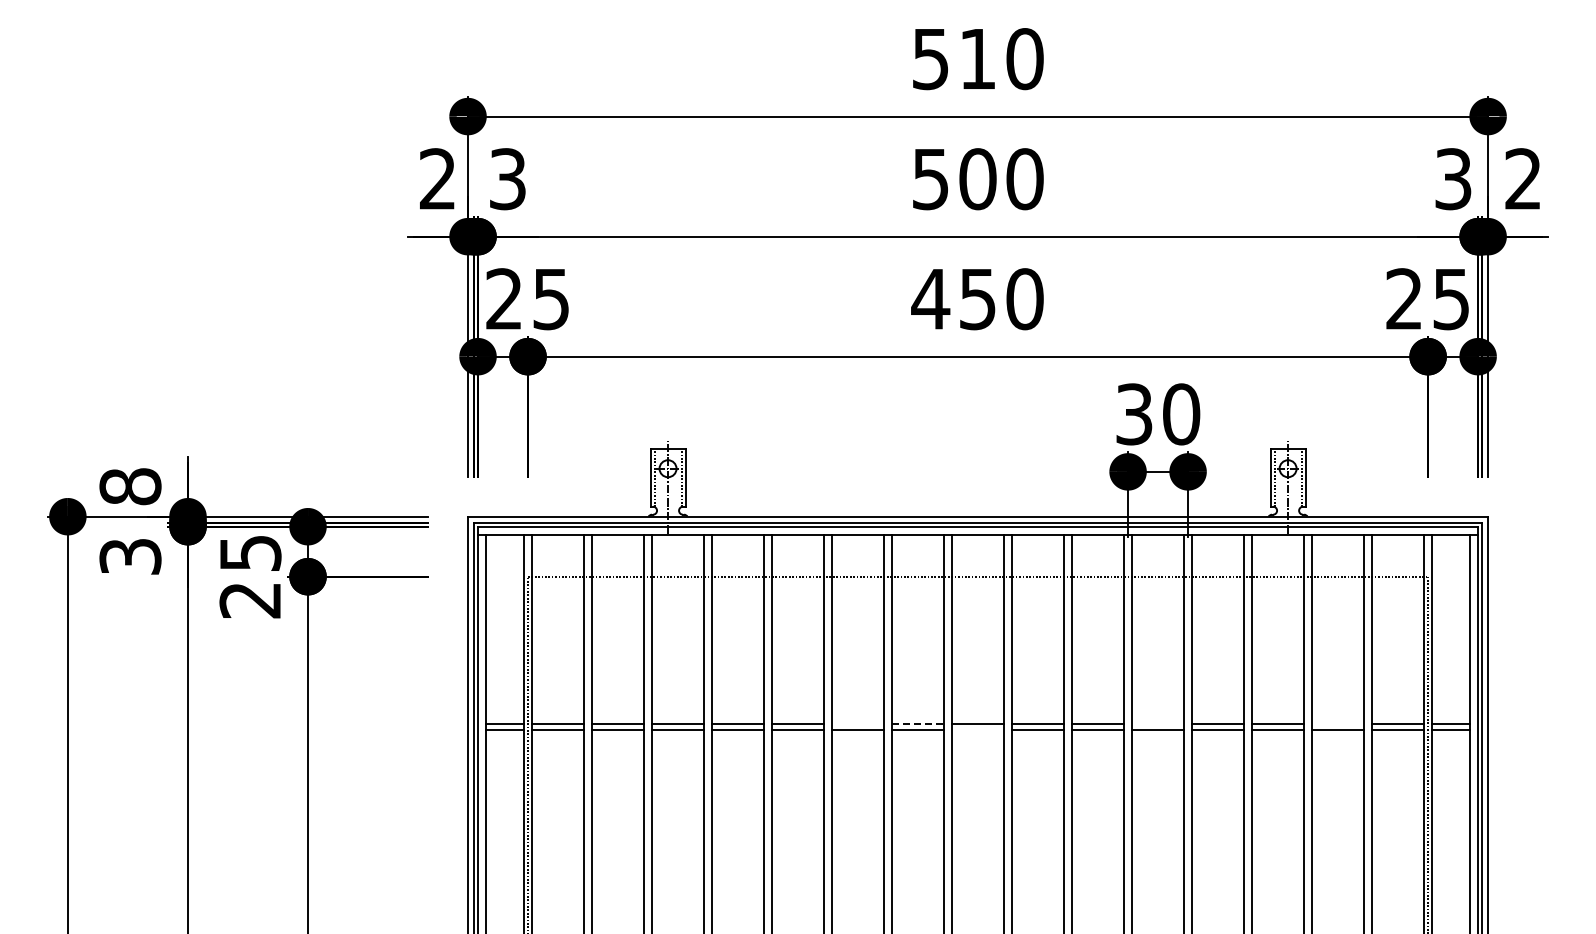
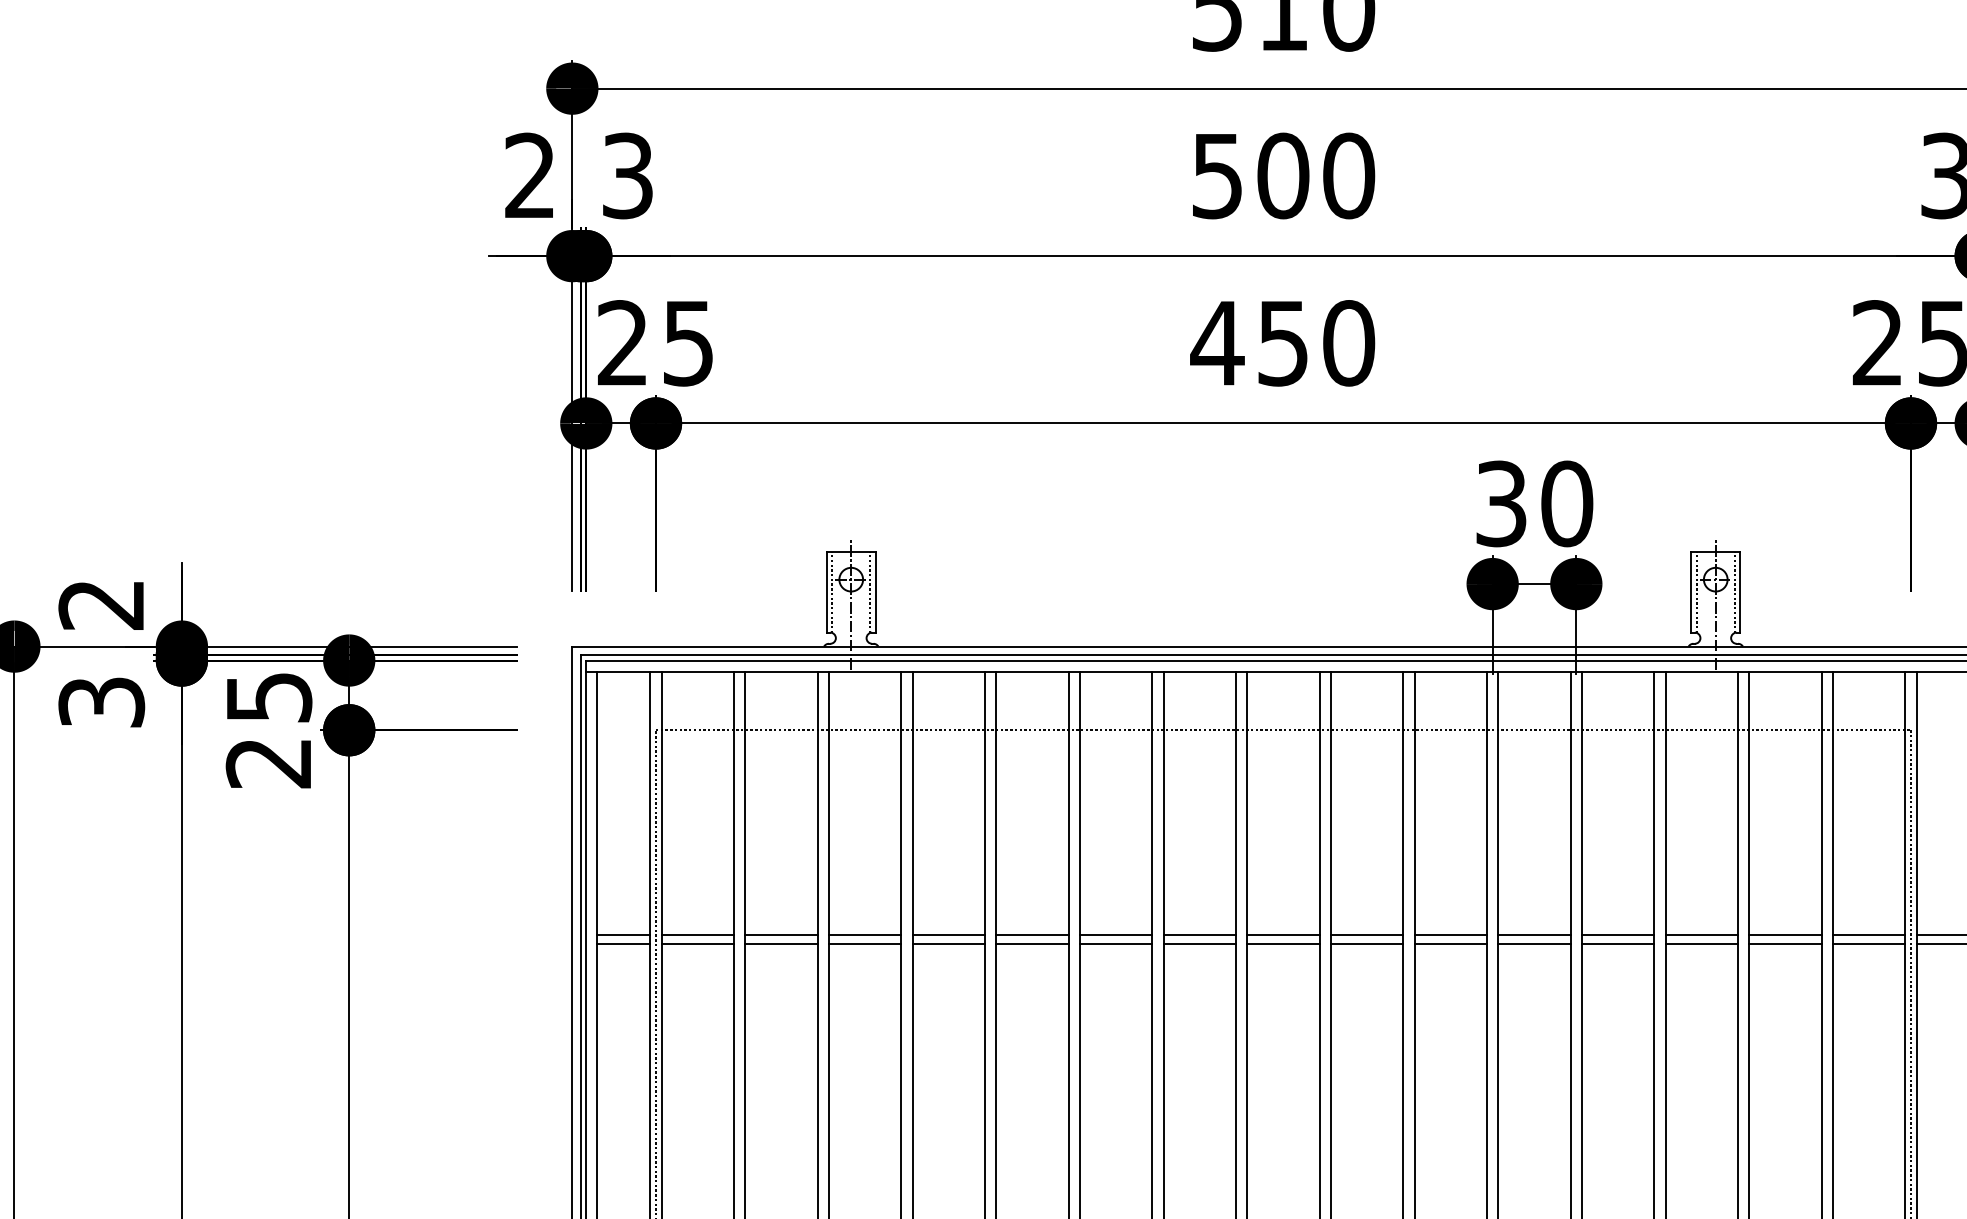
text: (130, 486) -> (101, 604), 8 -> 2
line: (858, 723) -> (1116, 934), added
line: (918, 723) -> (1200, 934), dashed -> solid
line: (1158, 723) -> (1535, 934), added
line: (1338, 723) -> (1786, 934), added
line: (978, 729) -> (1284, 943), added

